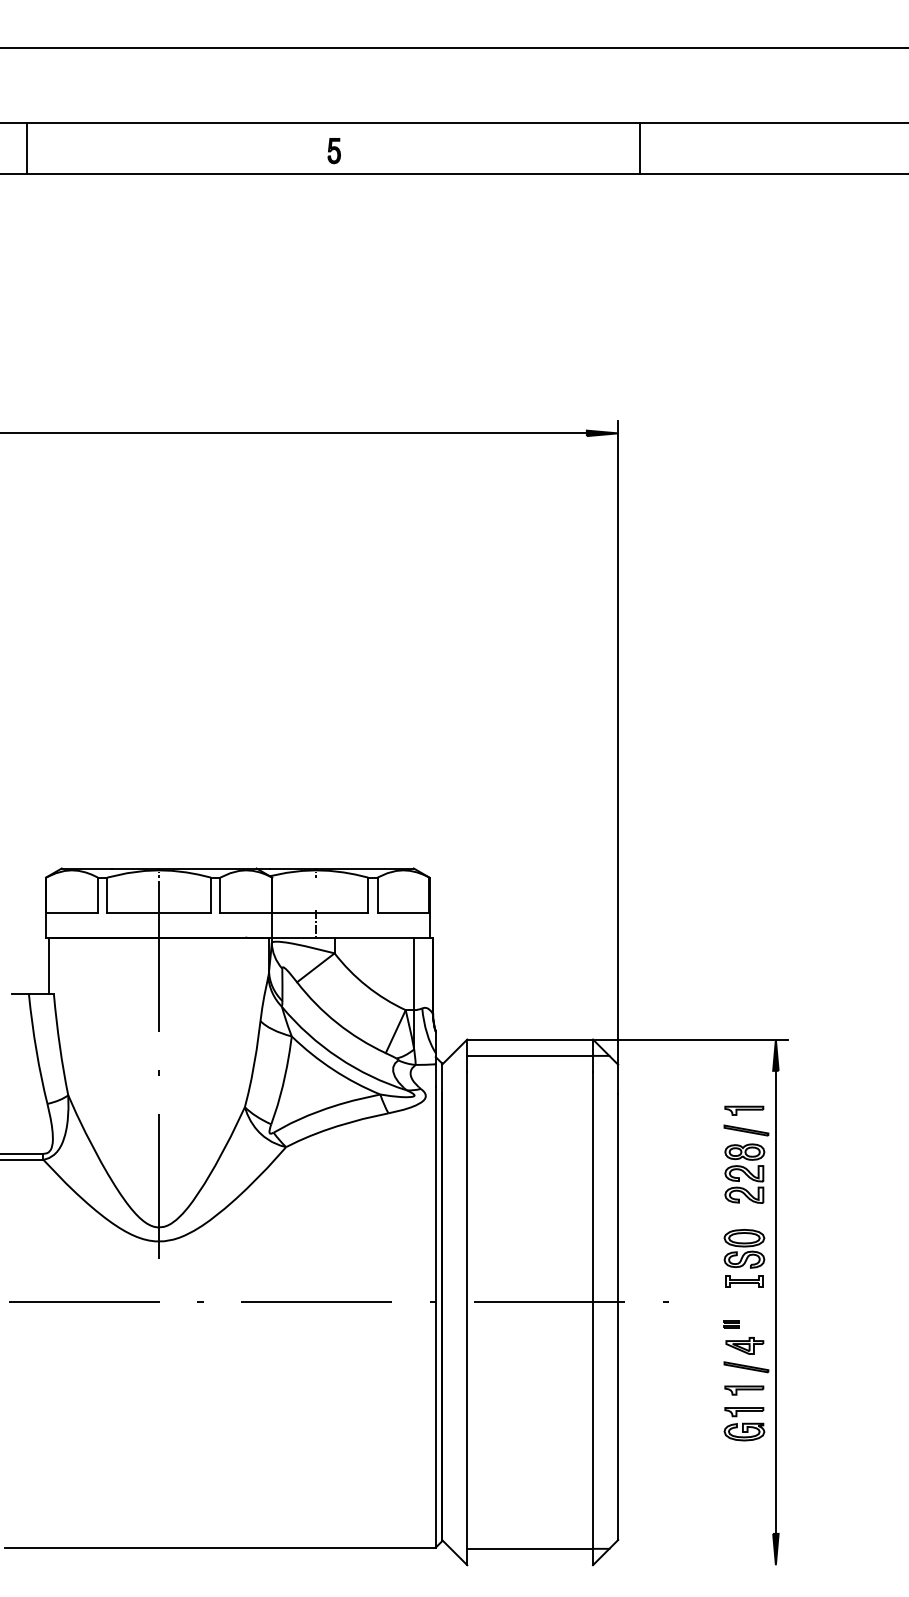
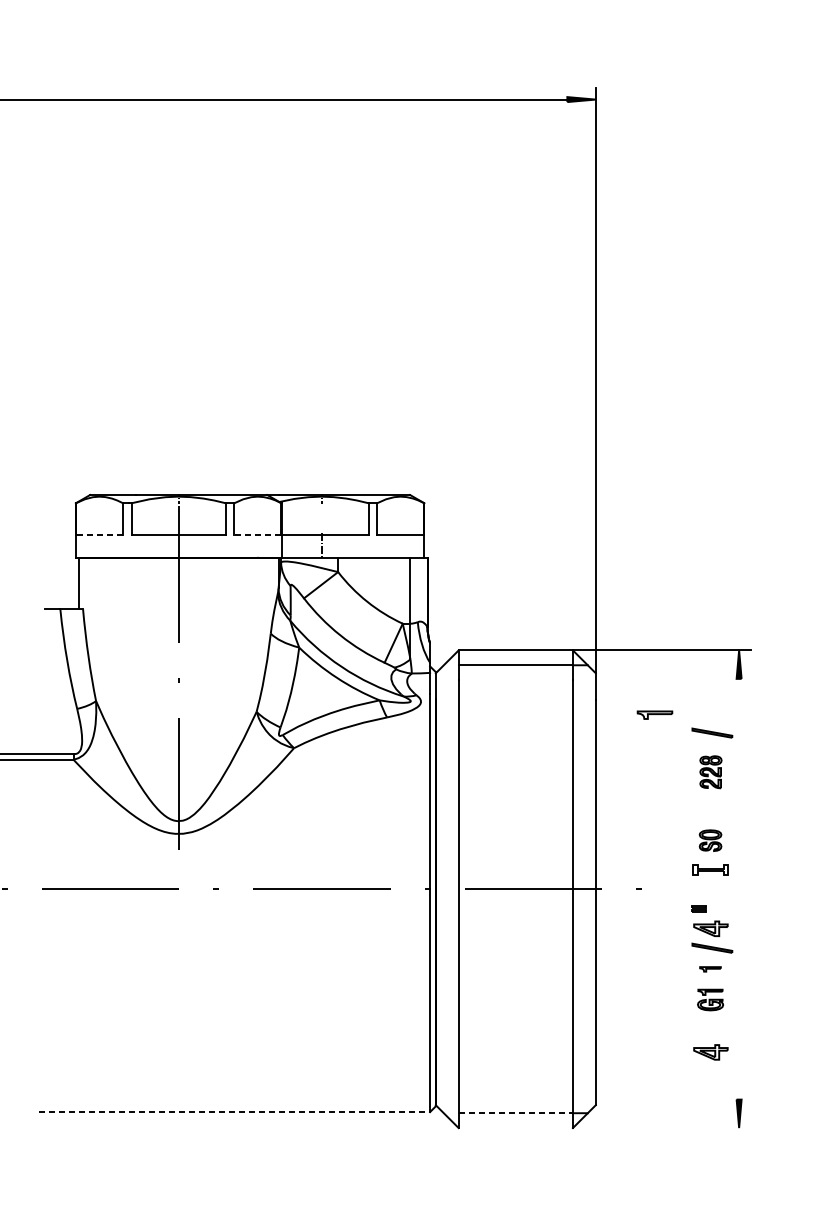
line: (72, 912) -> (99, 534), solid -> dashed
line: (246, 912) -> (258, 534), solid -> dashed
part: (744, 1110) -> (655, 714), moved
part: (744, 1173) -> (710, 772), size x0.6
part: (744, 1248) -> (710, 840), size x0.6
line: (775, 1301) -> (738, 888), removed
part: (744, 1390) -> (710, 969), size x0.6
part: (744, 1424) -> (710, 1000), size x0.7
part: (744, 1481) -> (710, 1052), added
line: (221, 1547) -> (235, 1111), solid -> dashed
line: (530, 1548) -> (516, 1112), solid -> dashed

